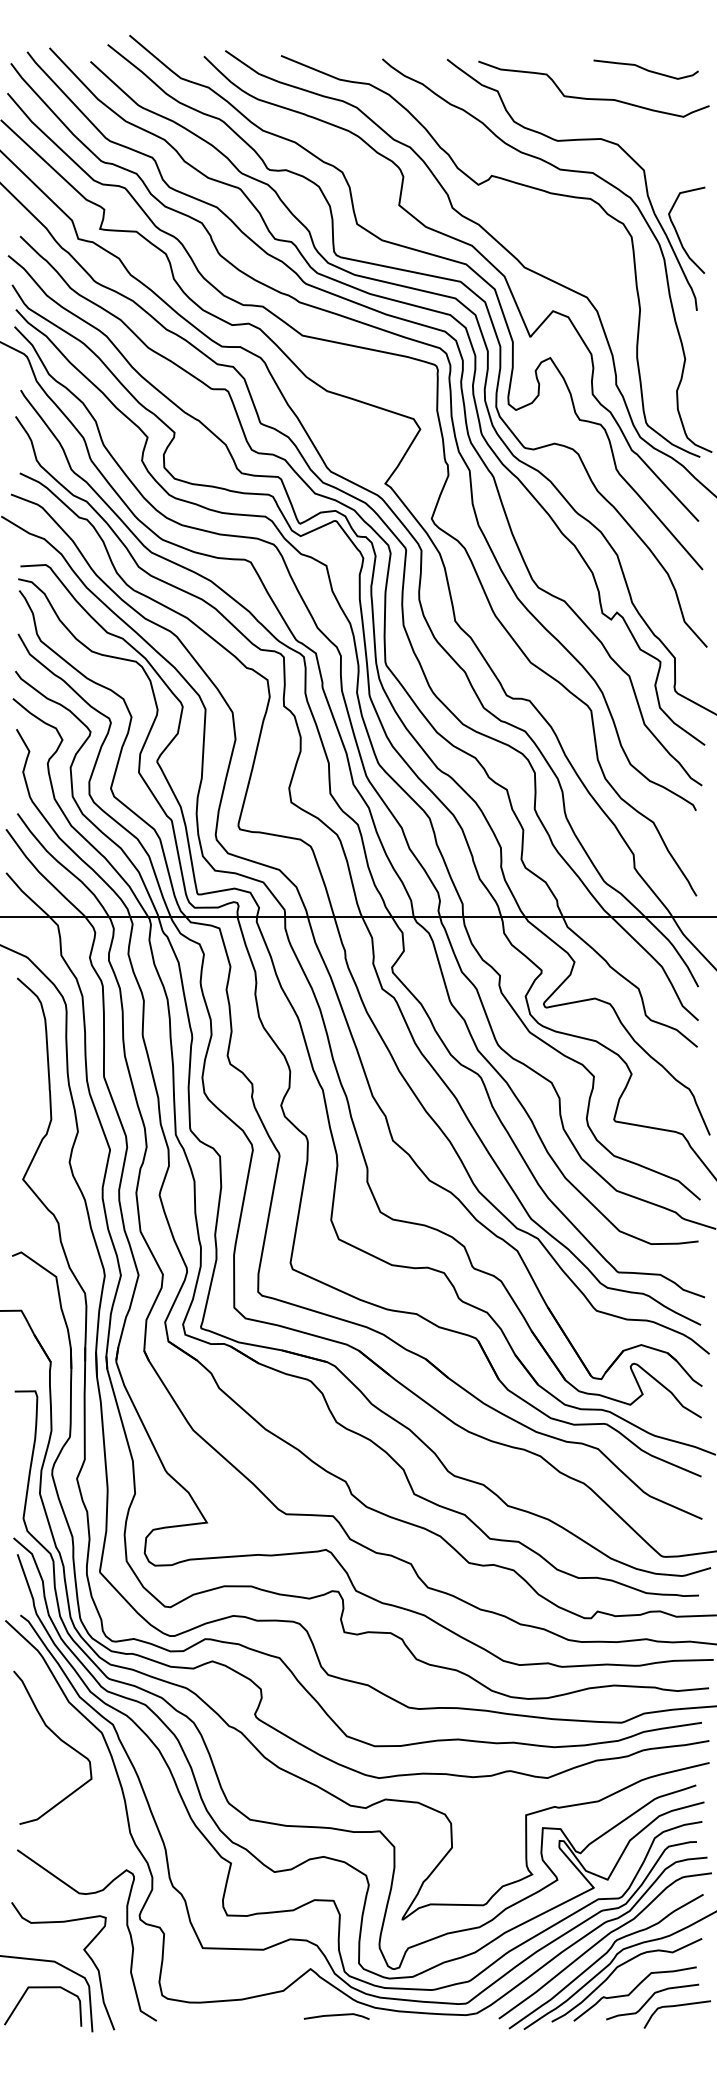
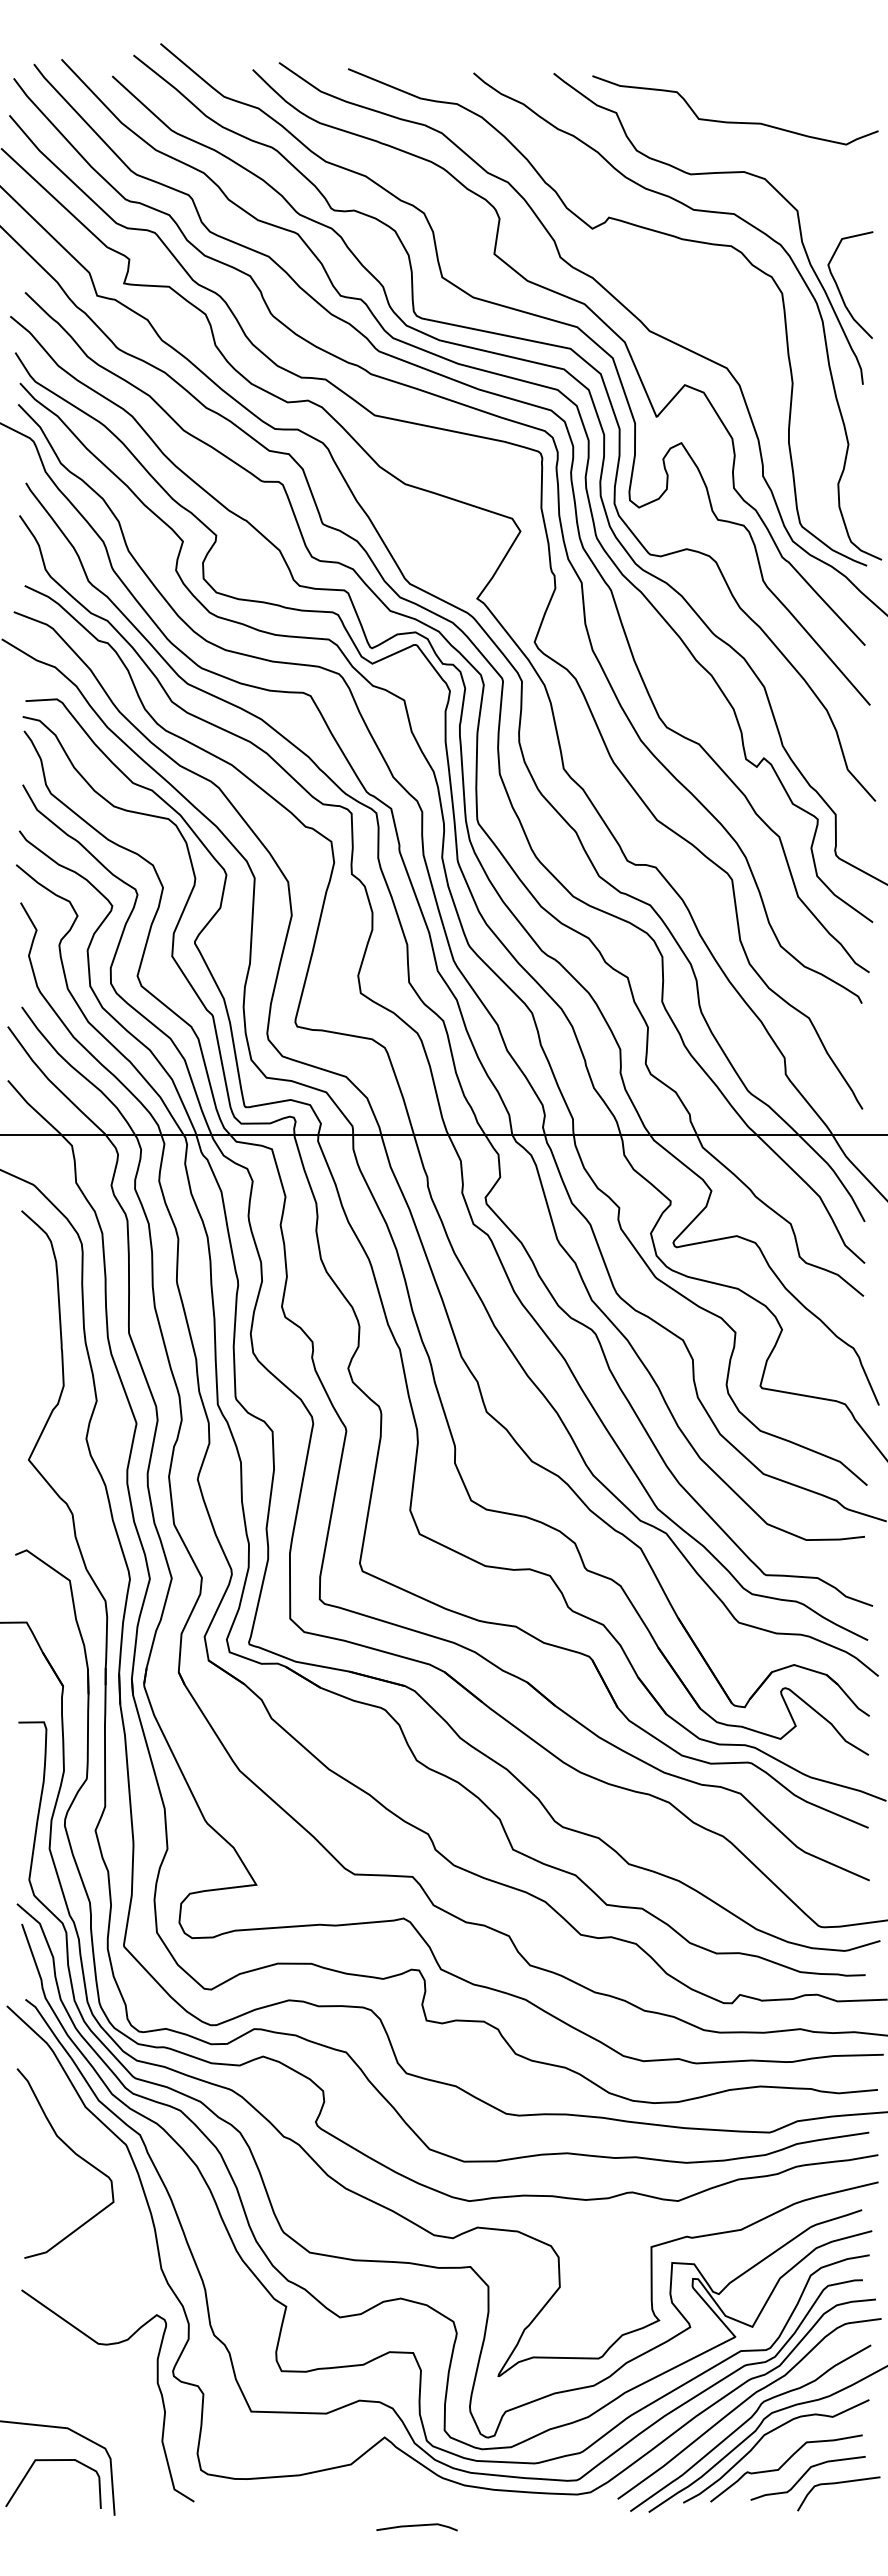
curve: (646, 69) -> (800, 86), removed
curve: (84, 1951) -> (104, 2415), removed
line: (336, 2015) -> (416, 2526), moved

